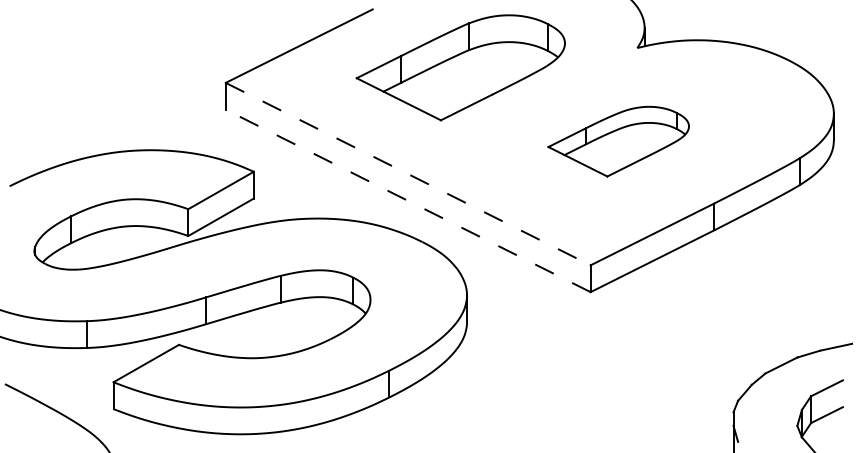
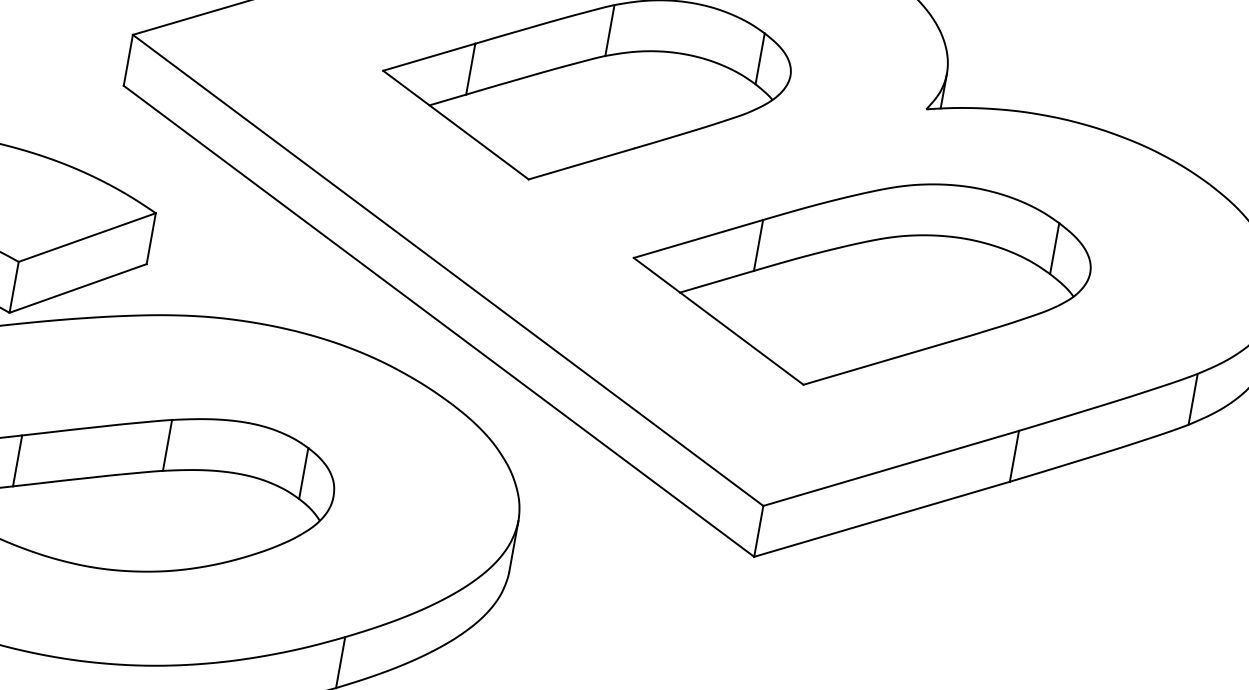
part: (618, 141) -> (858, 280), size x1.67
line: (408, 174) -> (448, 271), dashed -> solid
line: (408, 200) -> (439, 320), dashed -> solid

